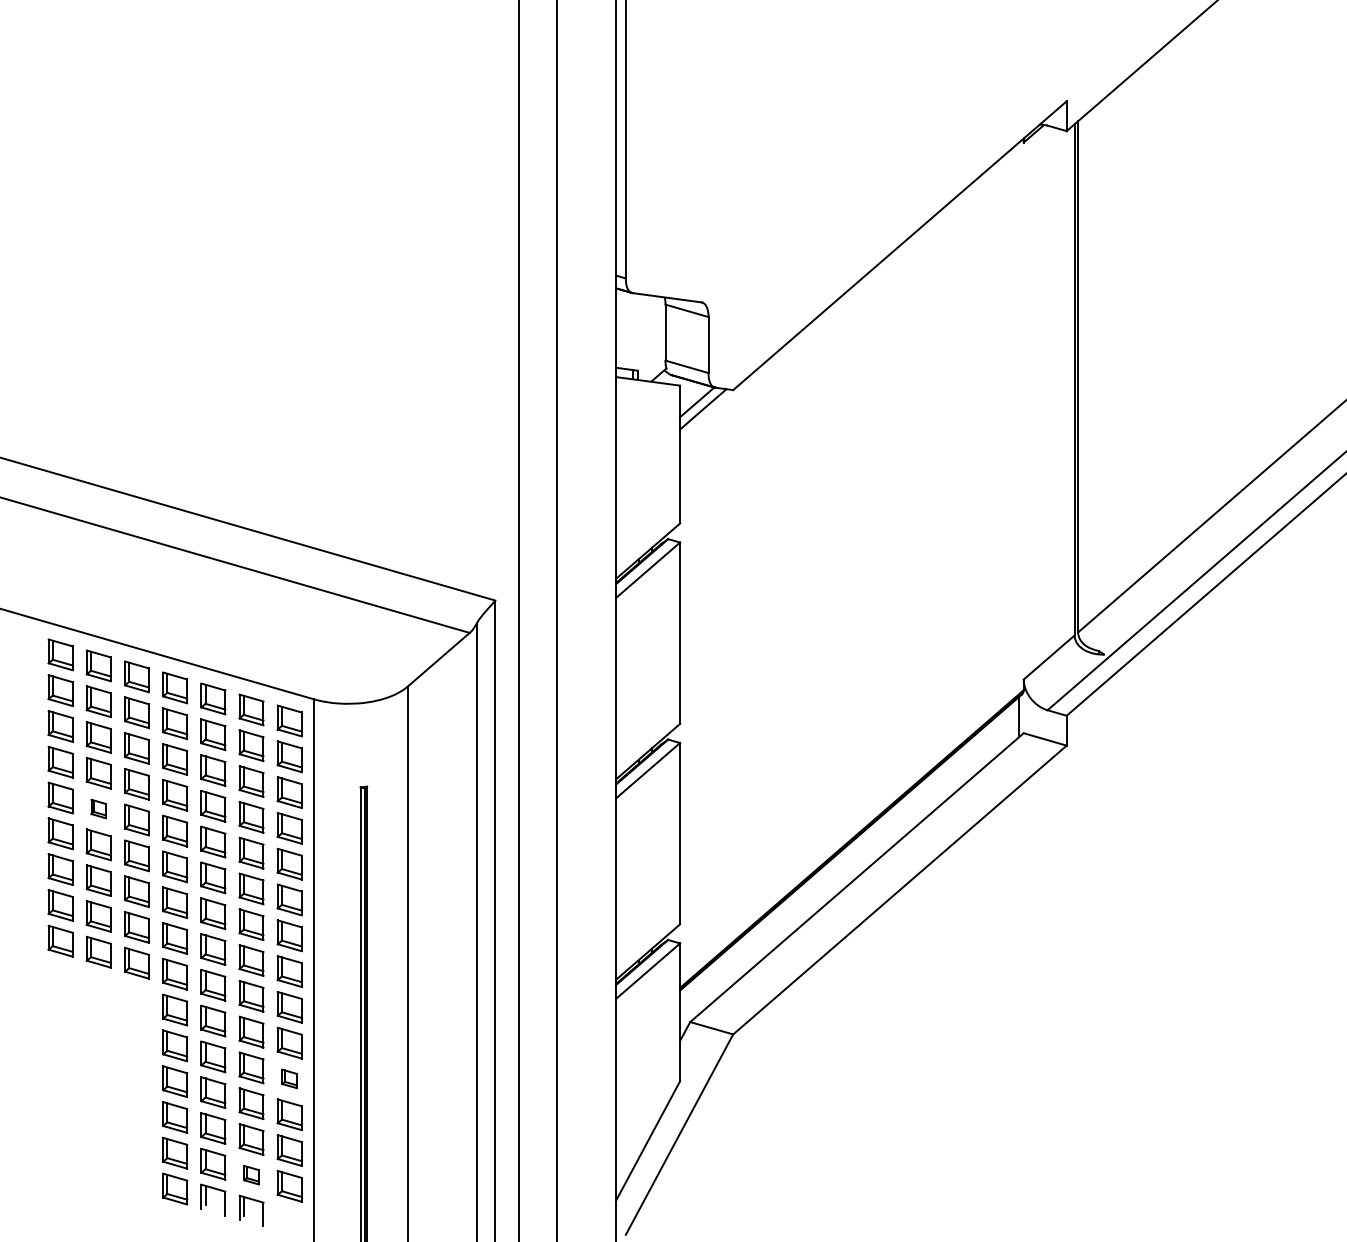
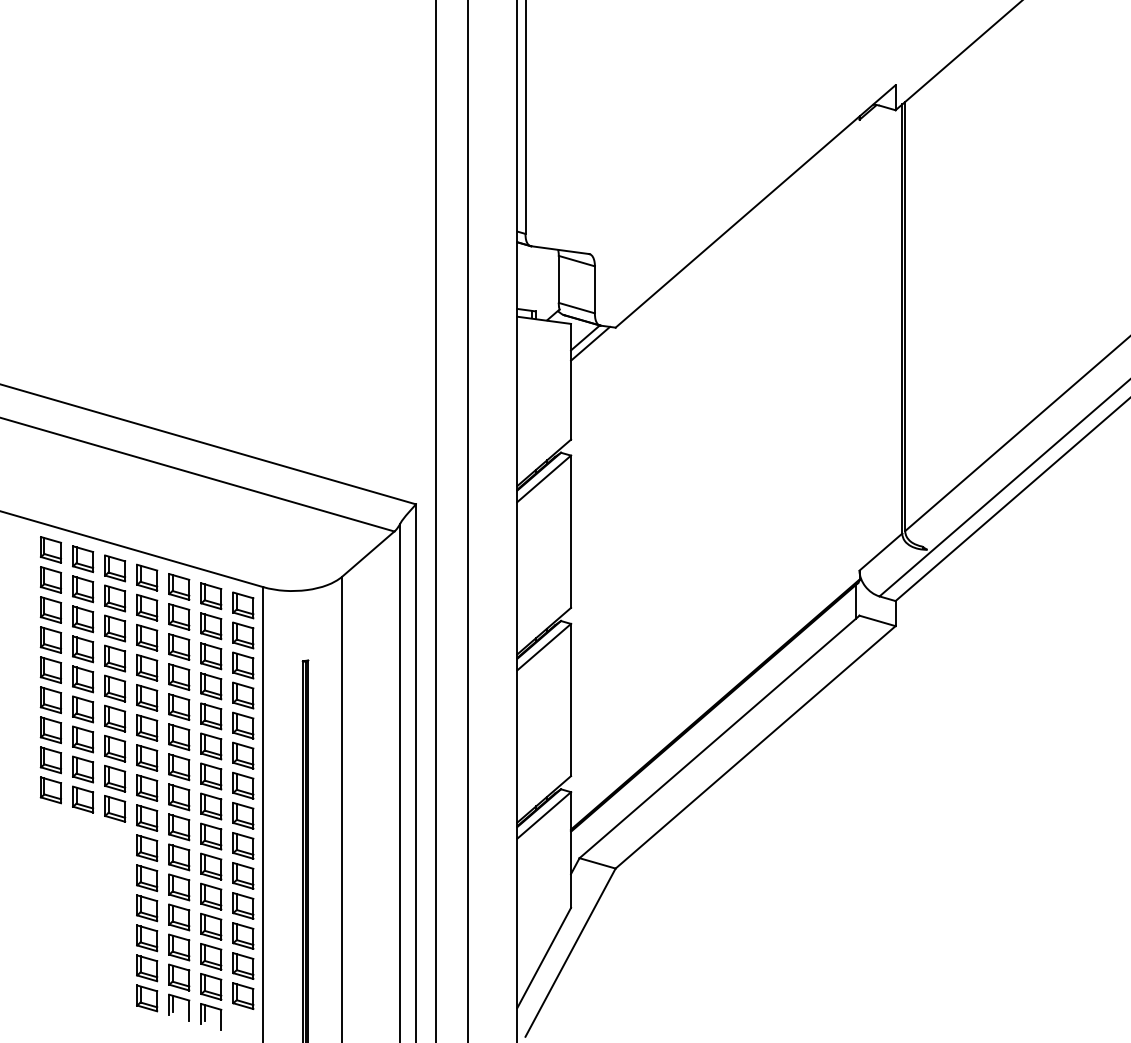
part: (98, 808) -> (82, 678), size x1.67
part: (289, 1078) -> (243, 905), size x1.67
part: (251, 1174) -> (211, 986), size x1.67

